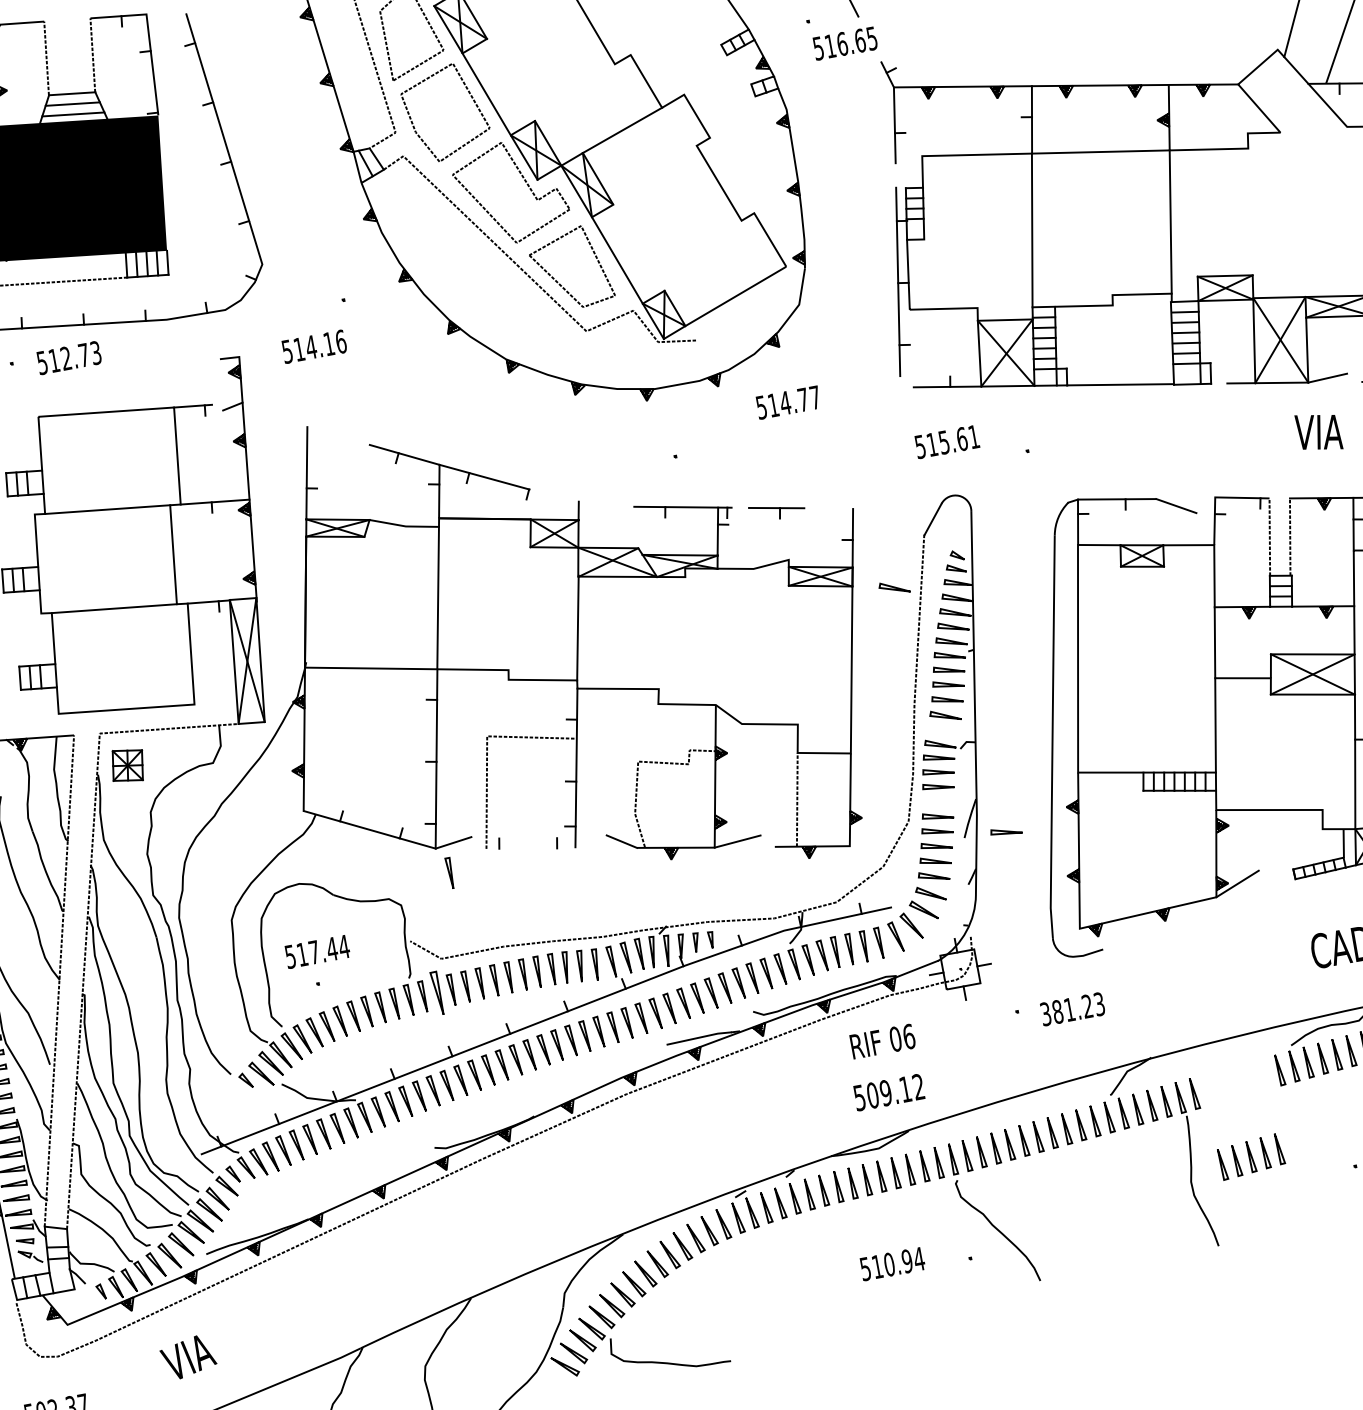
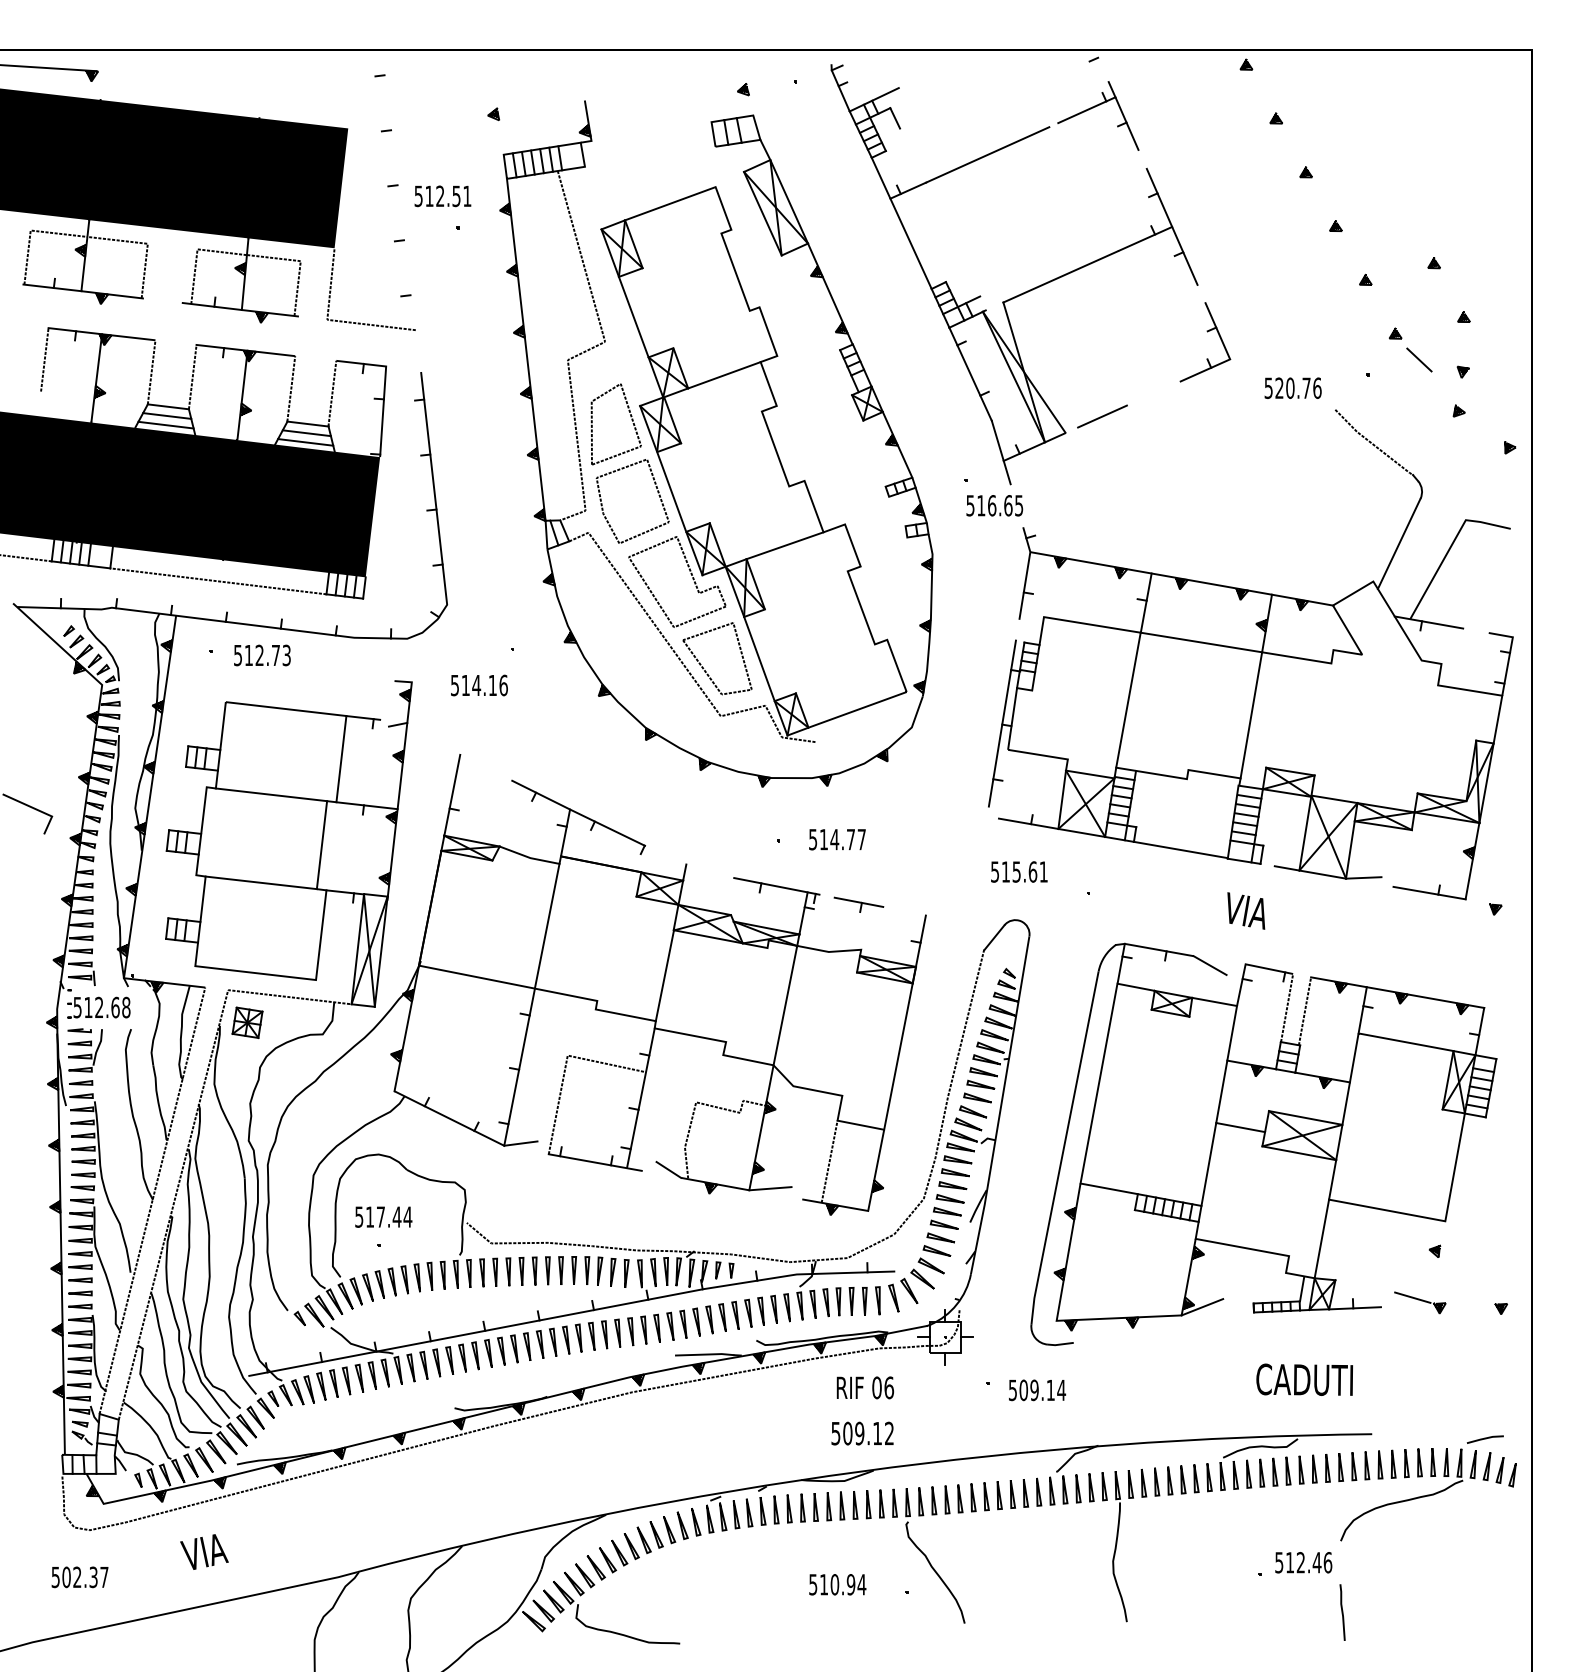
text: (788, 402) -> (837, 839), moved
text: (1319, 431) -> (1246, 910), moved
part: (894, 587) -> (968, 1124), moved
line: (716, 636) -> (785, 1005), added
part: (1005, 831) -> (952, 1185), moved
line: (538, 848) -> (594, 1162), added
part: (449, 873) -> (512, 1169), removed
part: (436, 992) -> (481, 1272), size x0.71
text: (1072, 1009) -> (1037, 1390), 381.23 -> 509.14
part: (1250, 1156) -> (1169, 1480), moved

